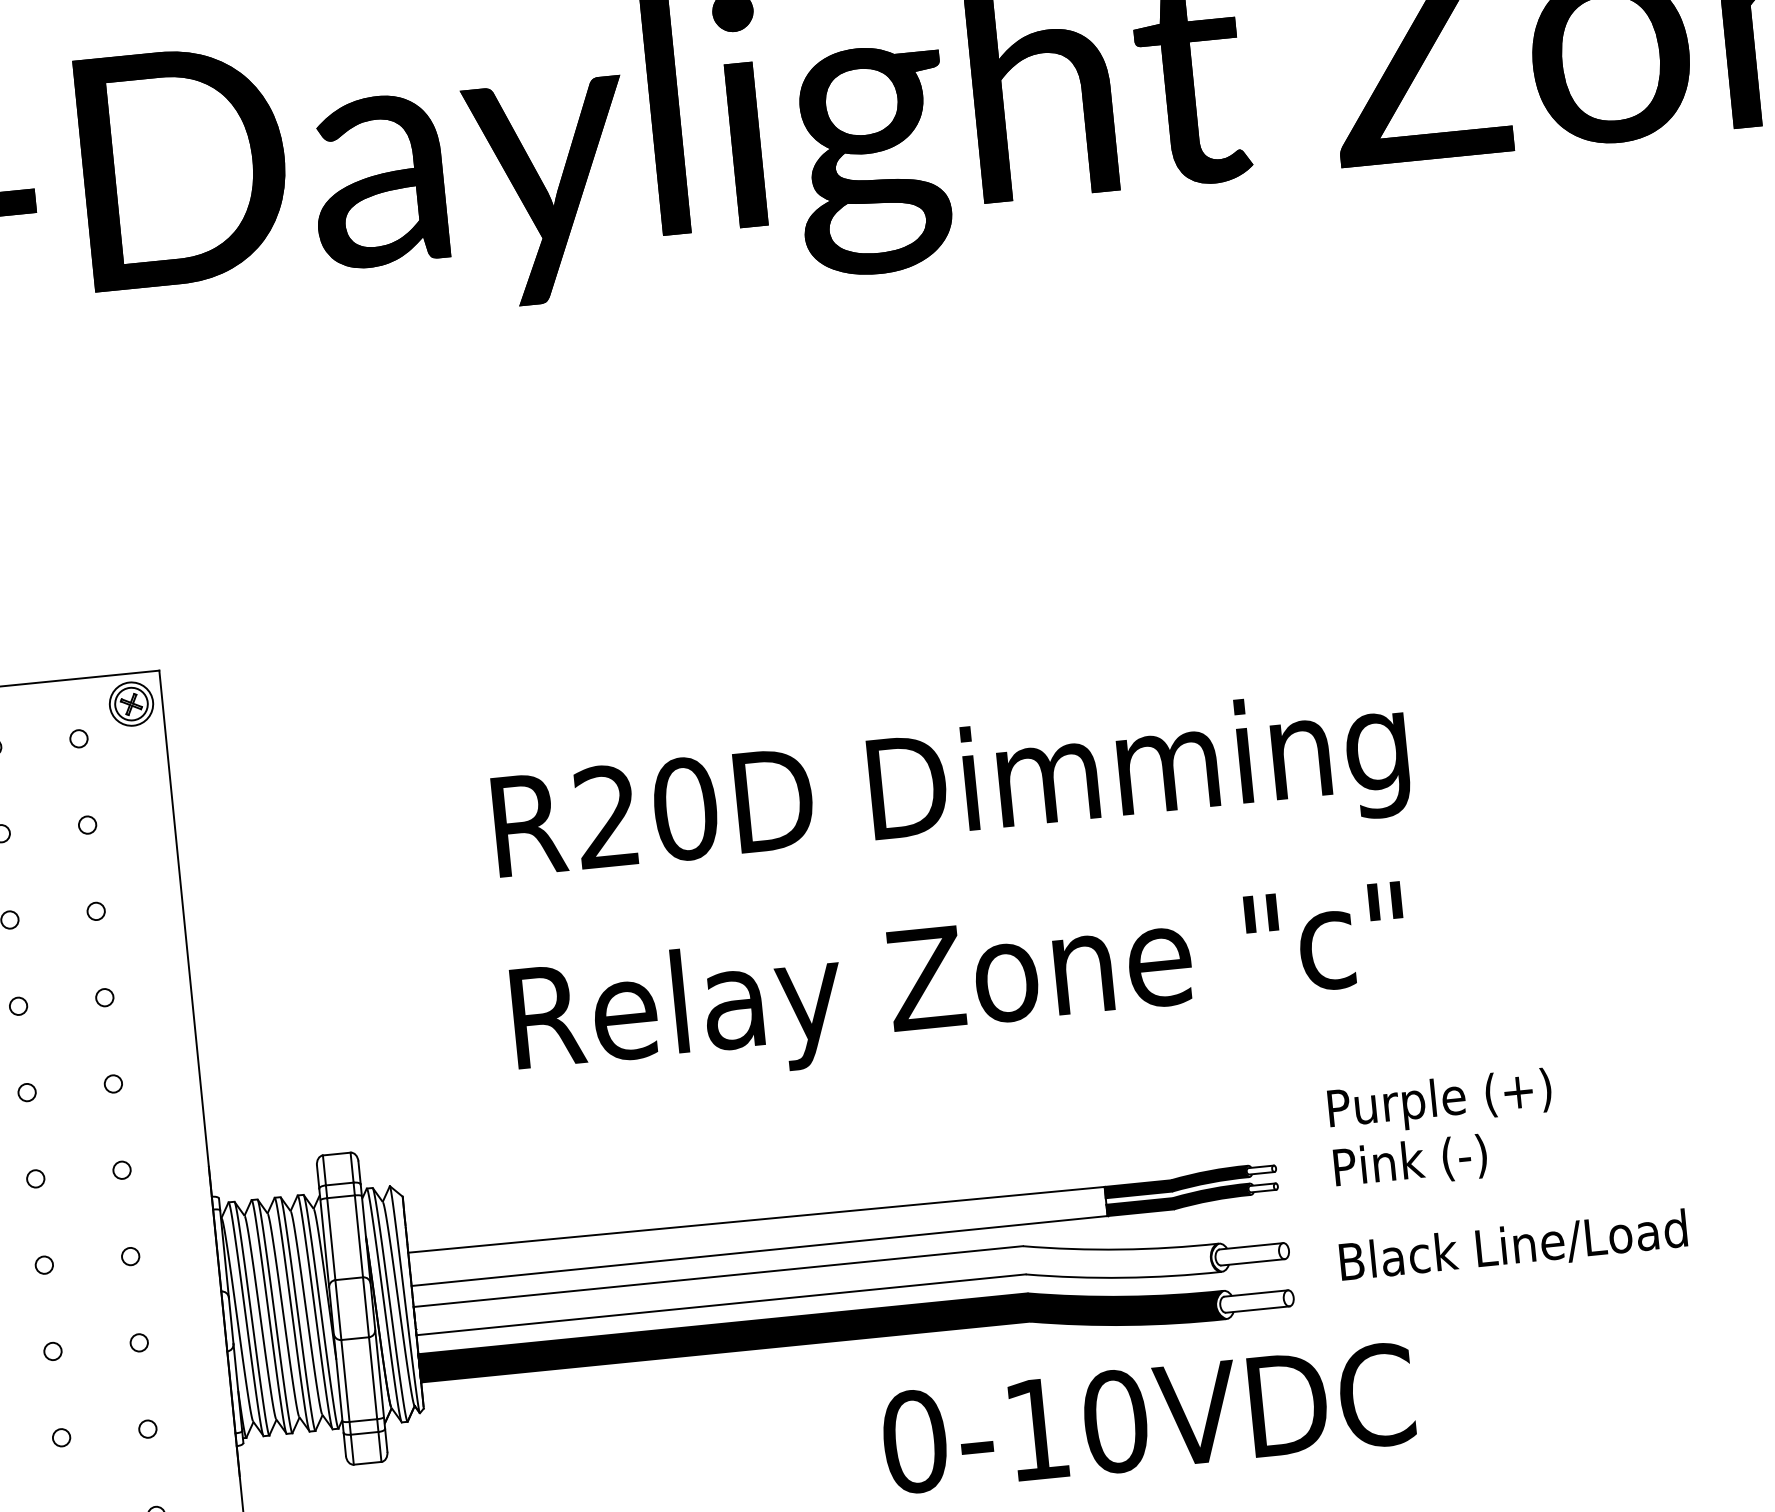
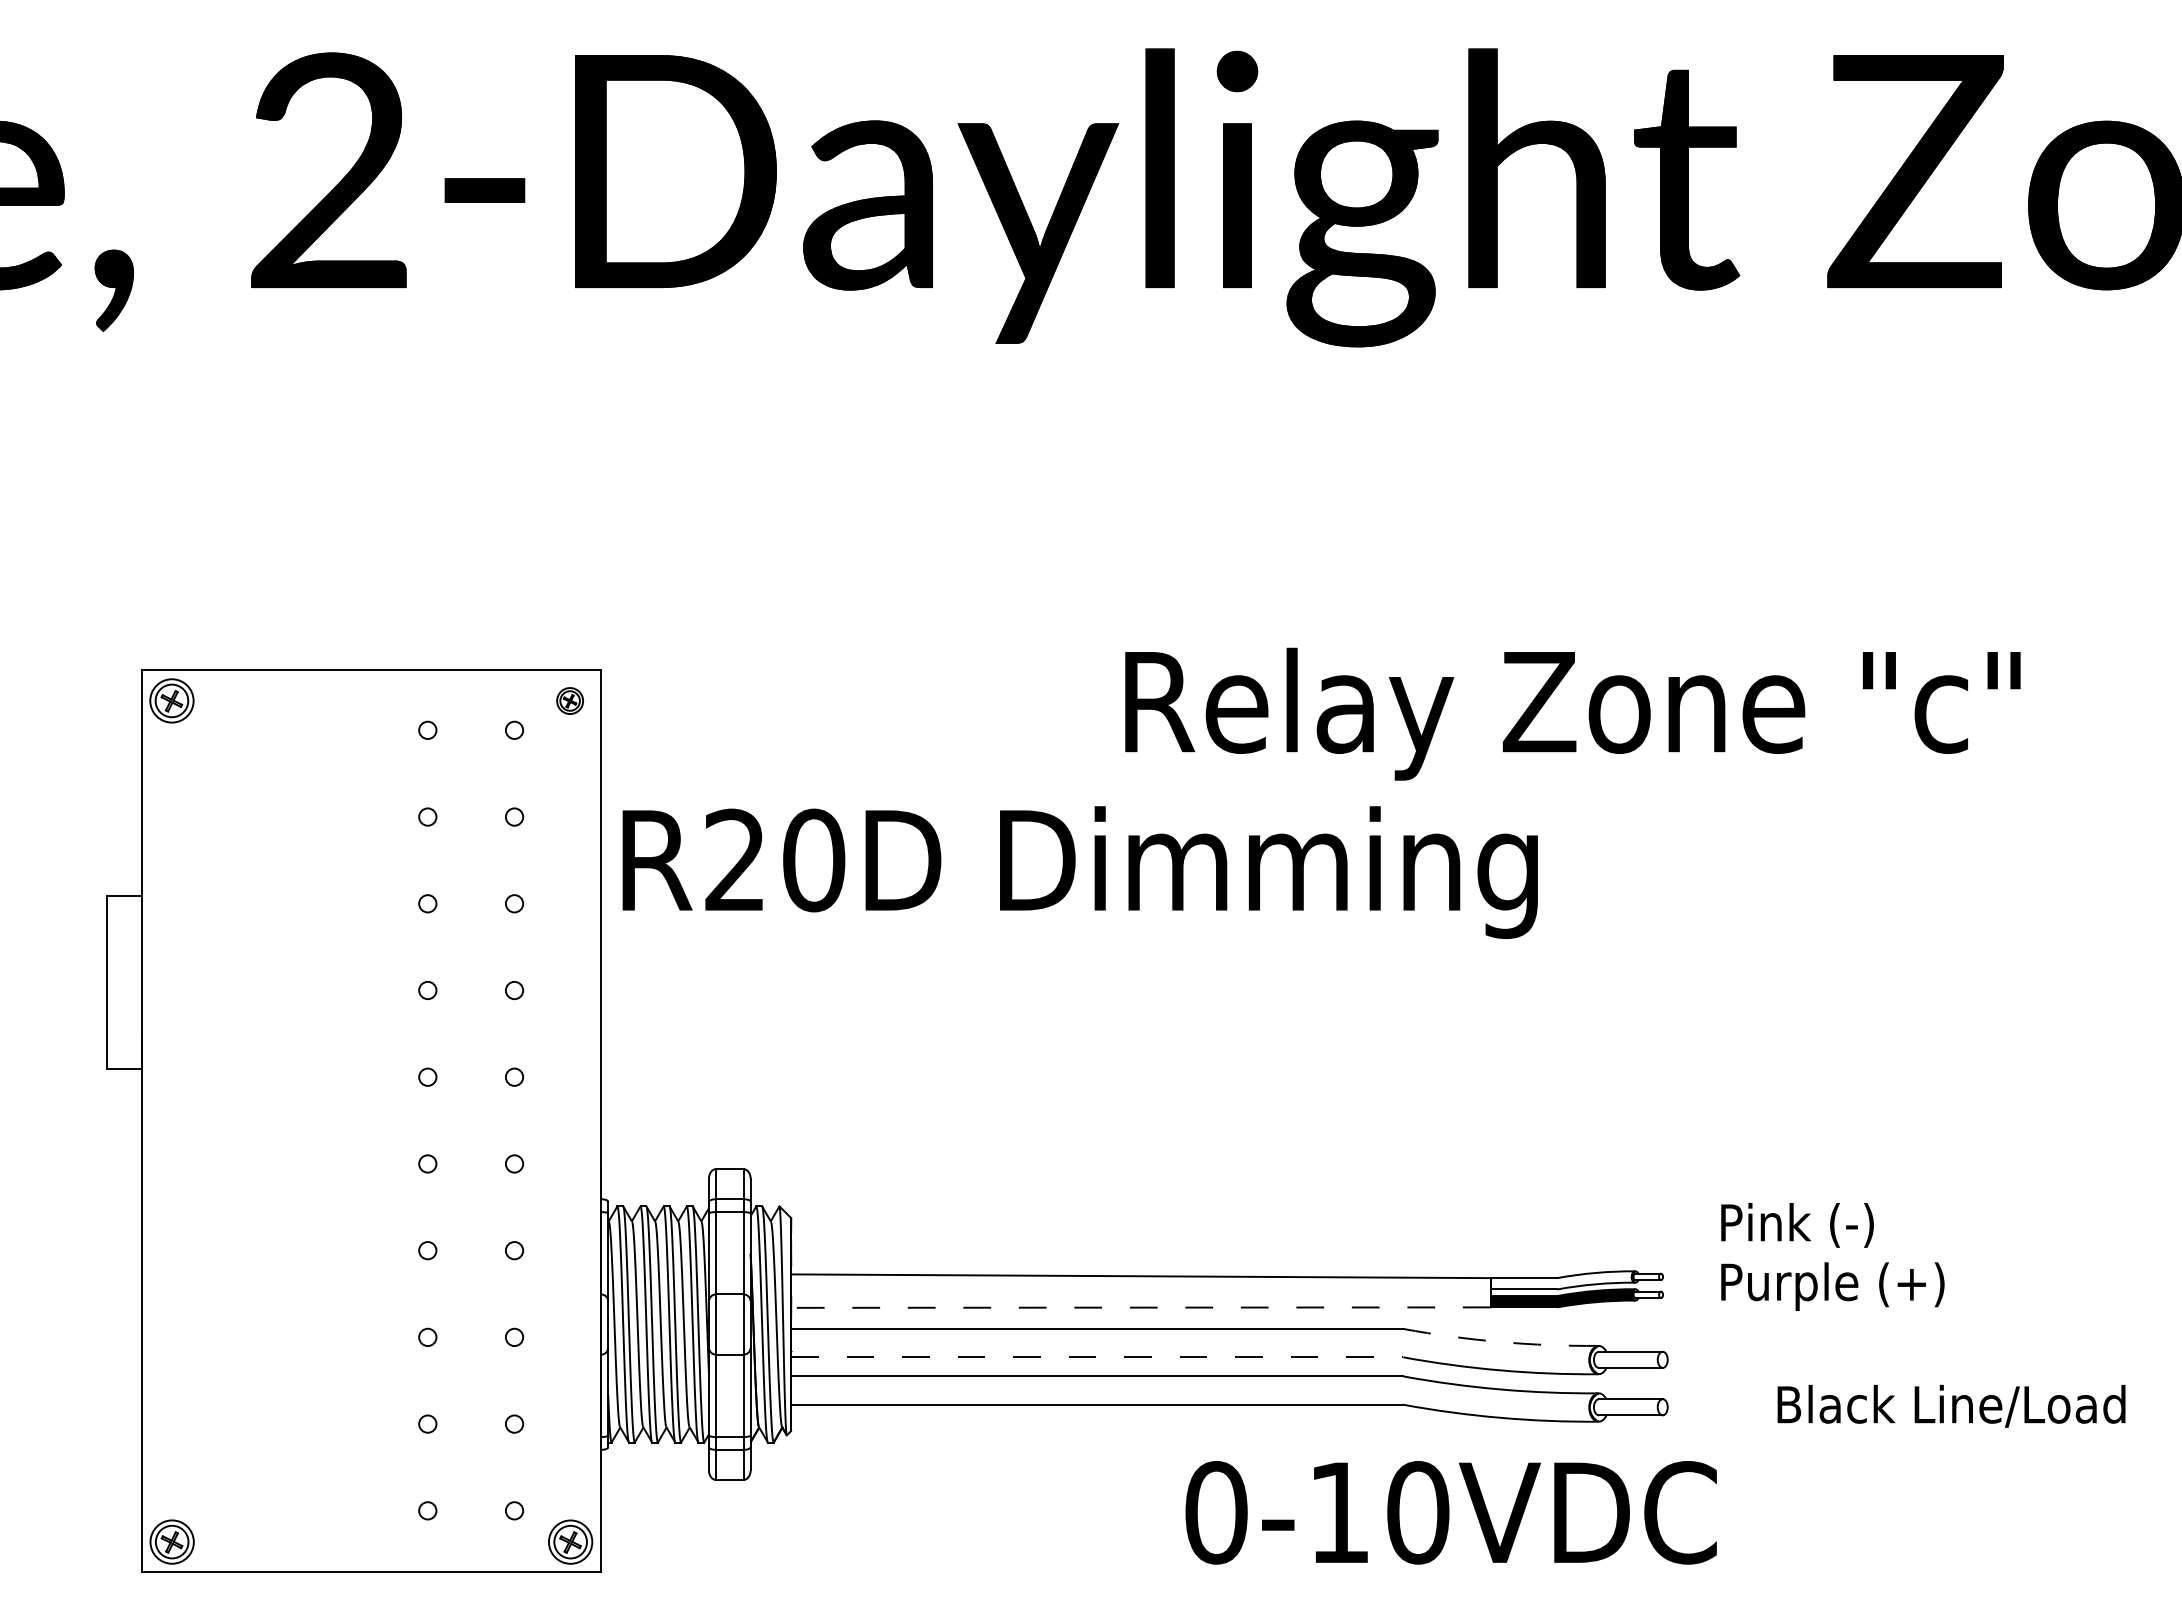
part: (130, 703) -> (569, 700), size x0.6
text: (950, 794) -> (1079, 872), moved
text: (959, 986) -> (1572, 713), moved
text: (1453, 1101) -> (1846, 1227), Purple (+) -> Pink (-)
text: (1459, 1159) -> (1846, 1286), Pink (-) -> Purple (+)
fill: (1176, 1182) -> (1562, 1280), removed
text: (1513, 1246) -> (1951, 1405), moved
line: (759, 1250) -> (1140, 1307), solid -> dashed
arc: (1120, 1250) -> (1500, 1342), solid -> dashed
line: (721, 1304) -> (1097, 1357), solid -> dashed
fill: (821, 1336) -> (1194, 1398), removed
text: (1147, 1418) -> (1450, 1512), moved

